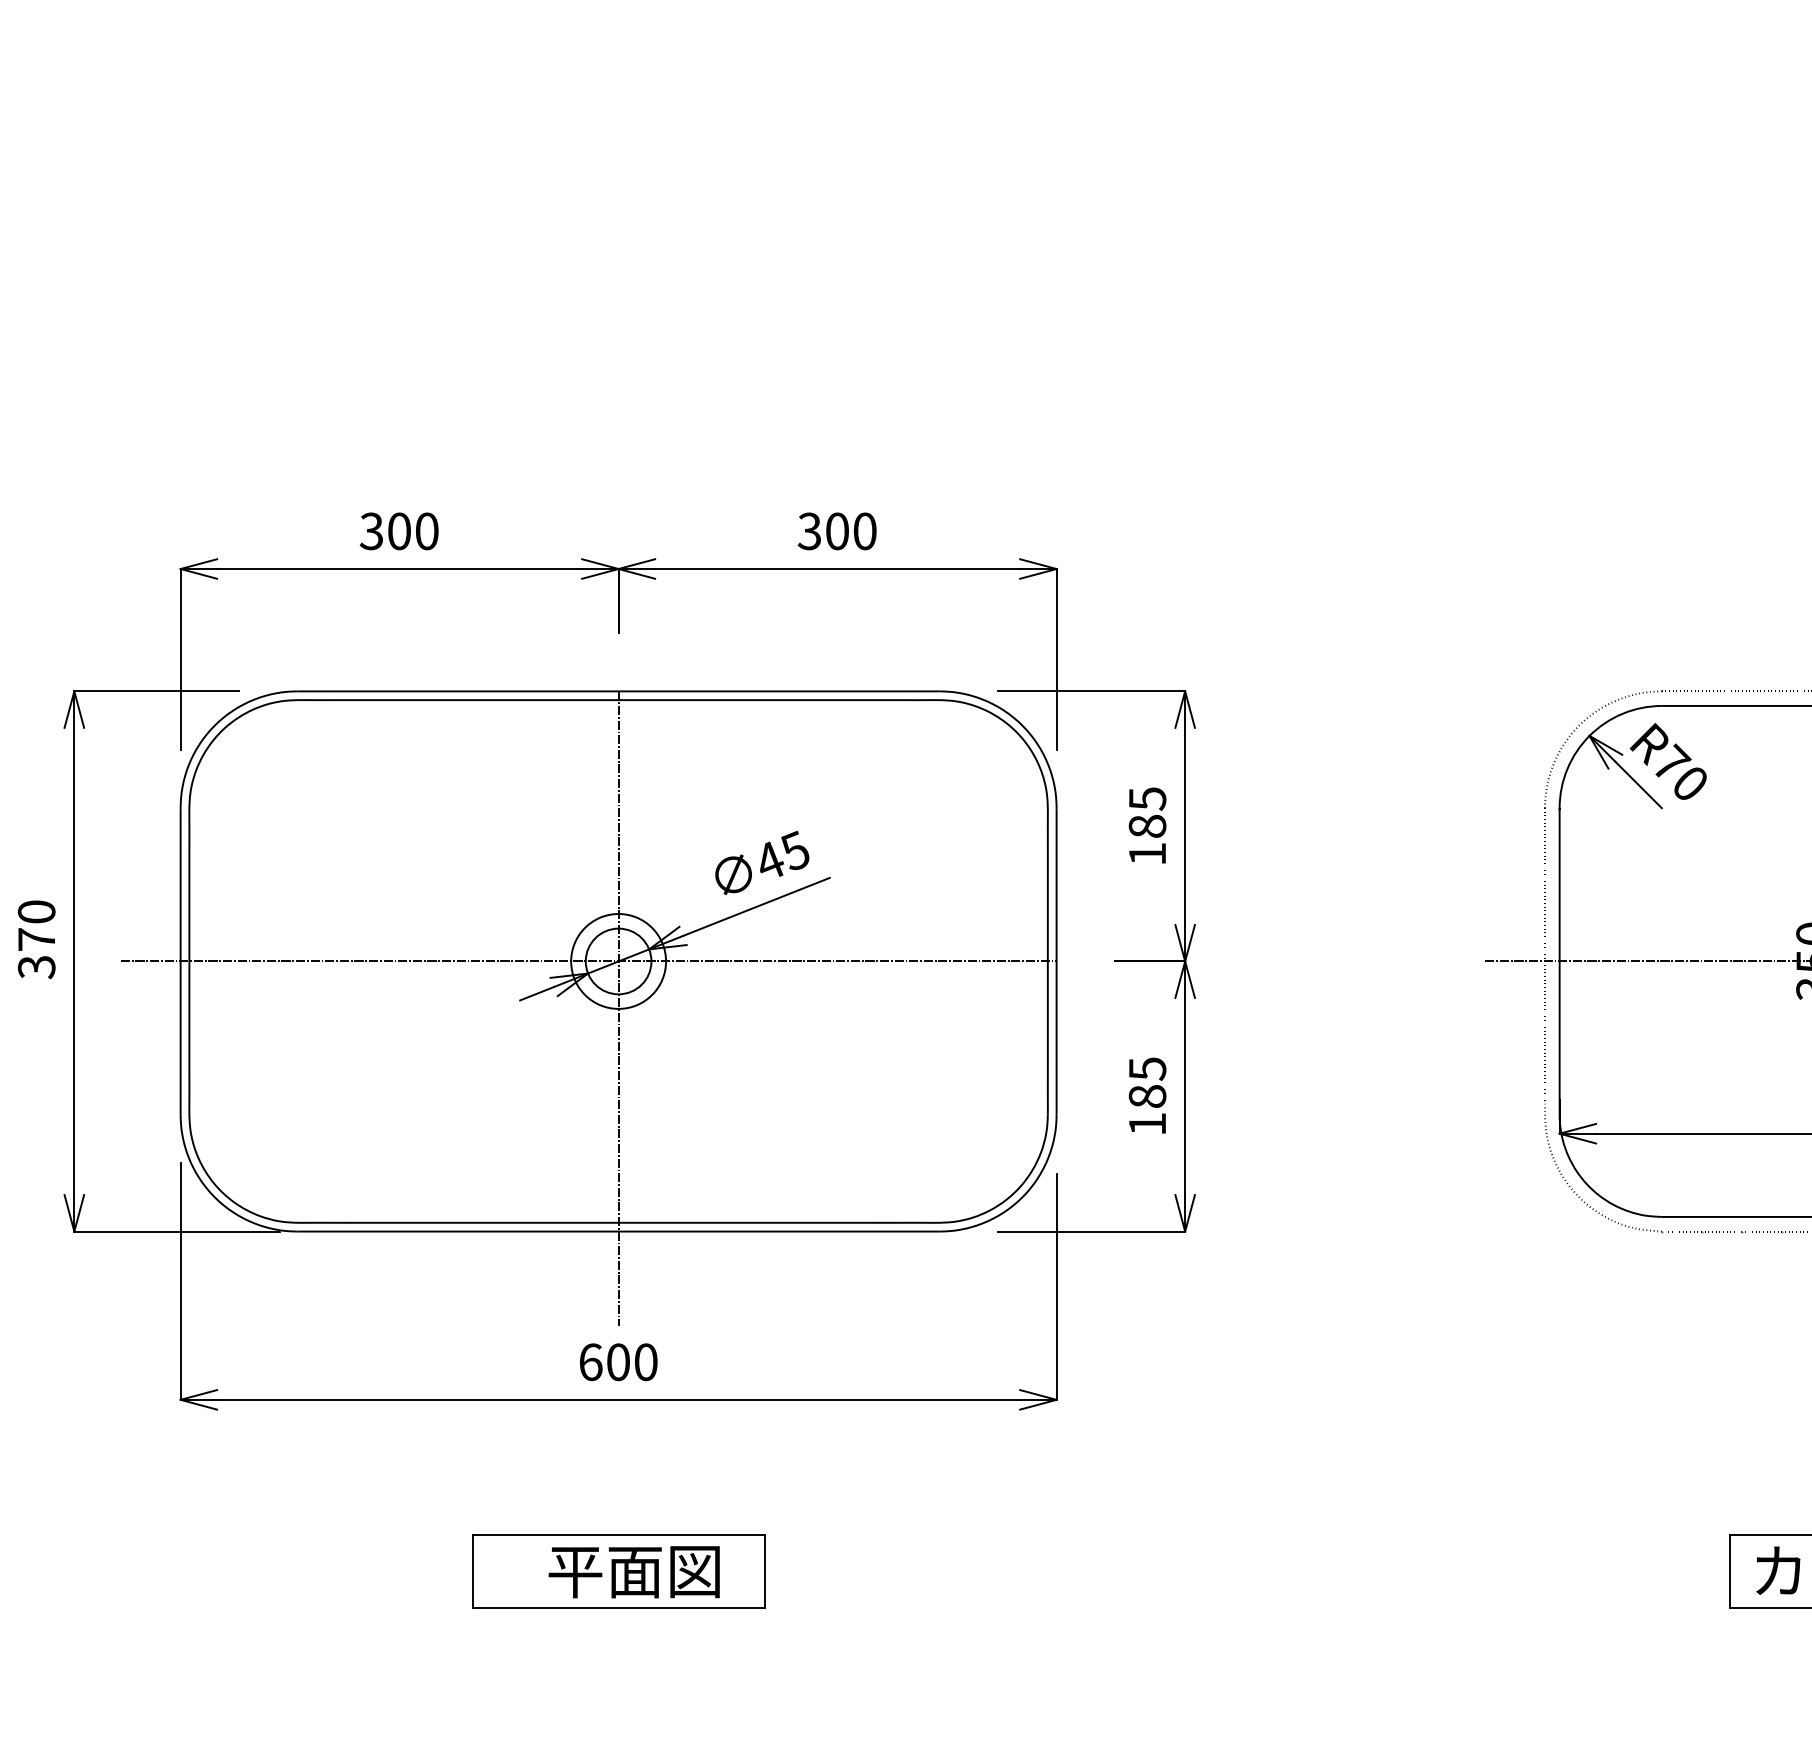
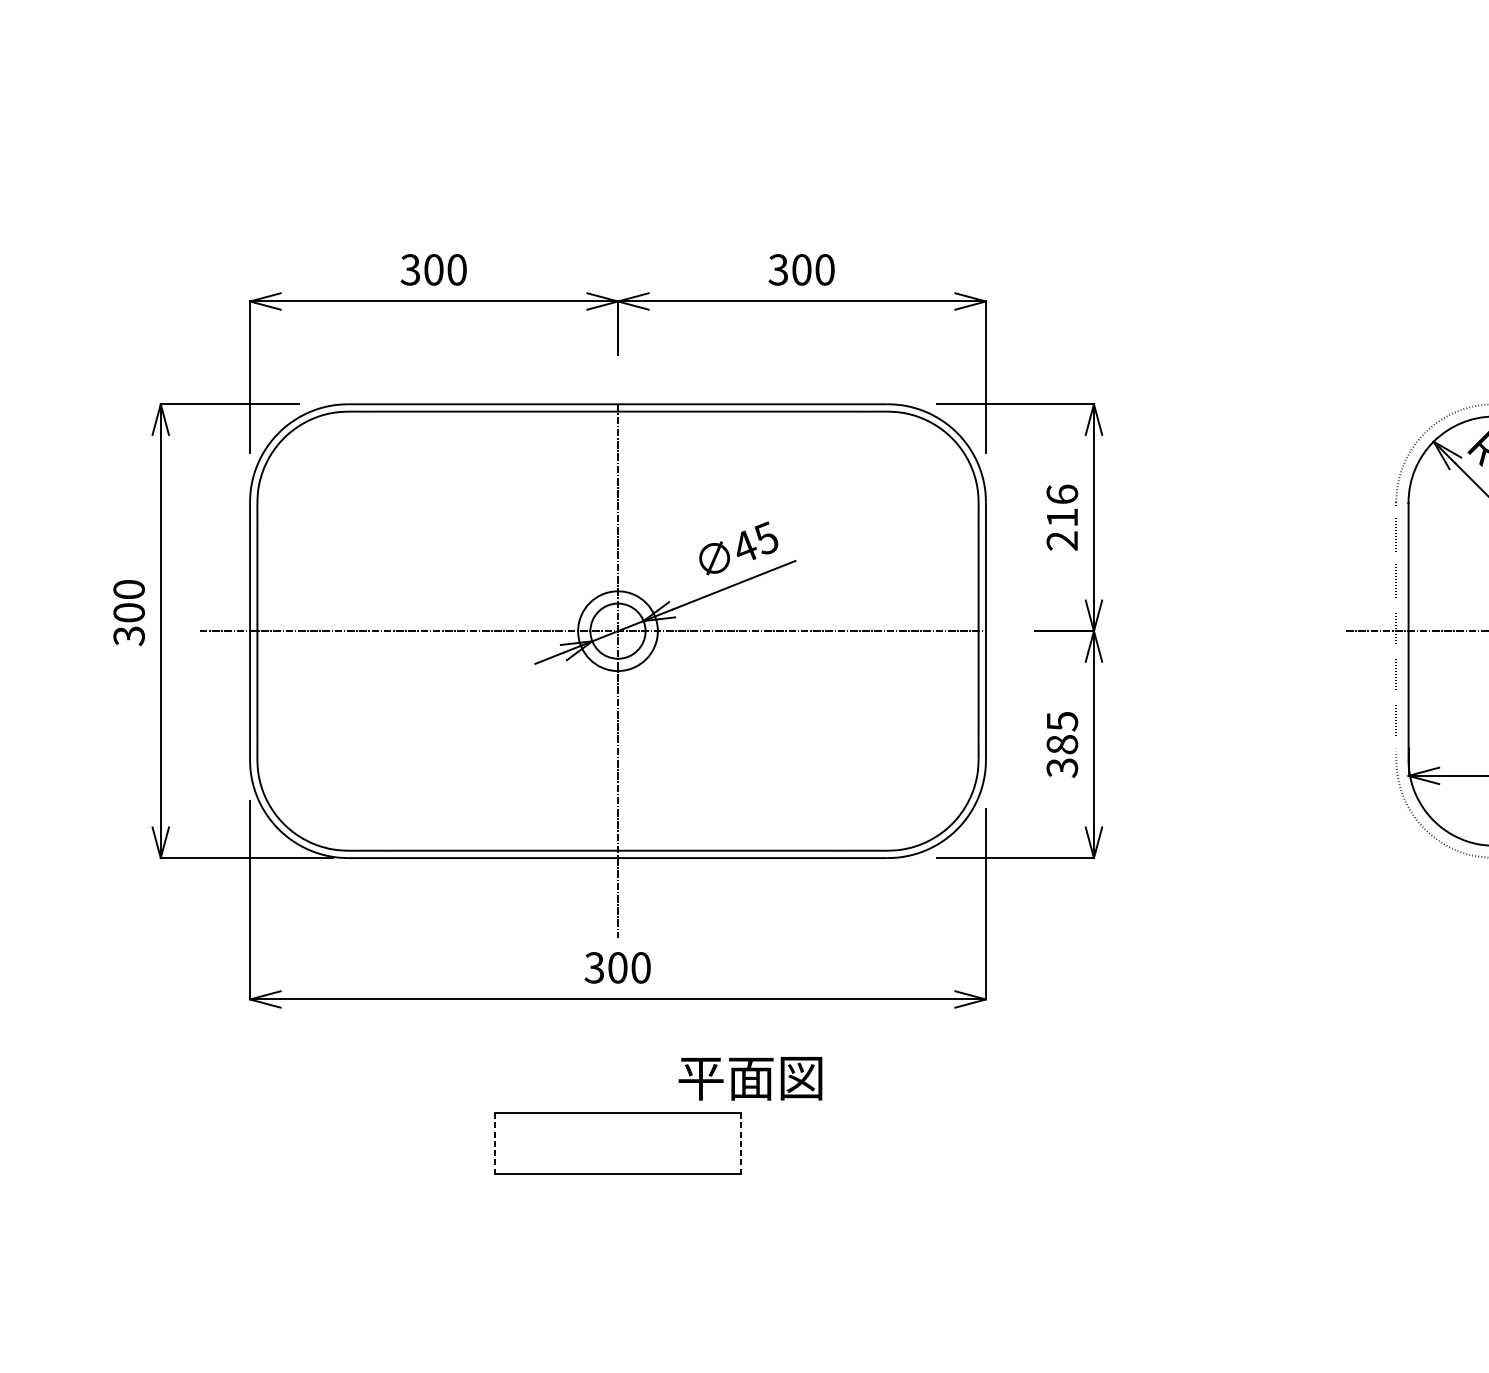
text: (1147, 826) -> (1062, 517), 185 -> 216
text: (36, 939) -> (128, 612), 370 -> 300
text: (1147, 1124) -> (1062, 768), 185 -> 385
text: (590, 1362) -> (594, 968), 600 -> 300
line: (764, 1571) -> (740, 1143), solid -> dashed
line: (472, 1572) -> (495, 1144), solid -> dashed
text: (633, 1572) -> (749, 1078), moved

